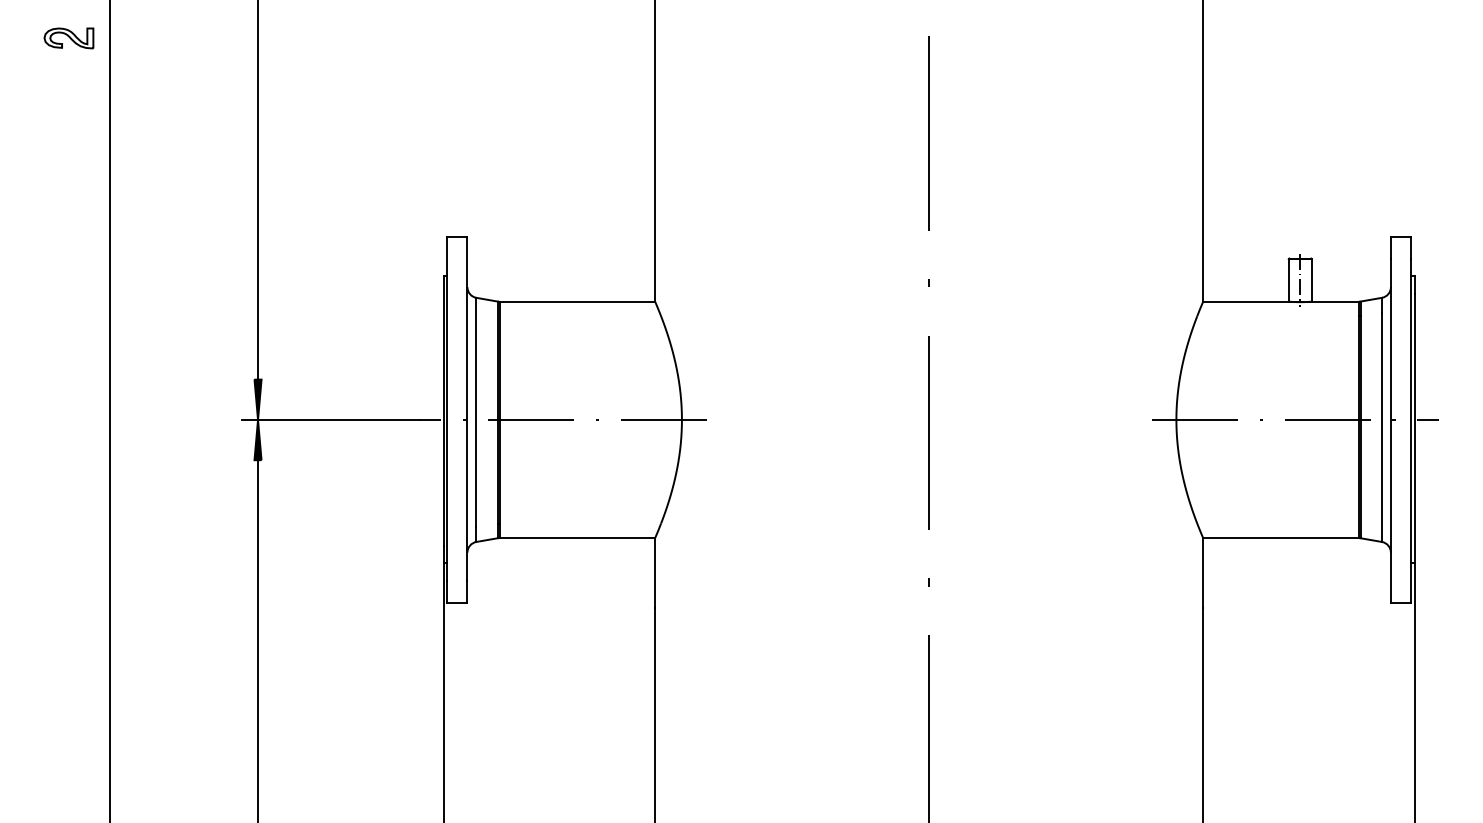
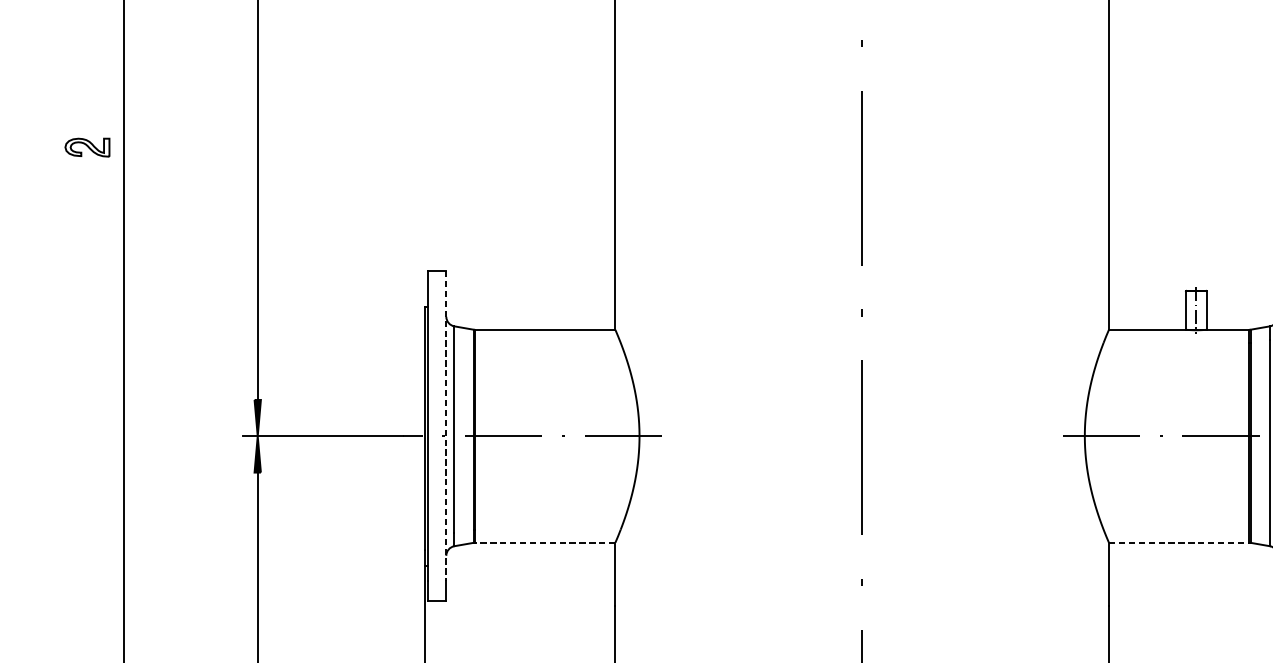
part: (68, 38) -> (87, 147), moved
line: (467, 409) -> (446, 426), solid -> dashed
line: (577, 538) -> (545, 543), solid -> dashed
line: (1281, 538) -> (1179, 543), solid -> dashed

